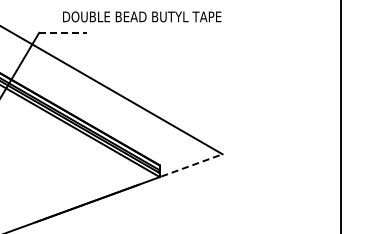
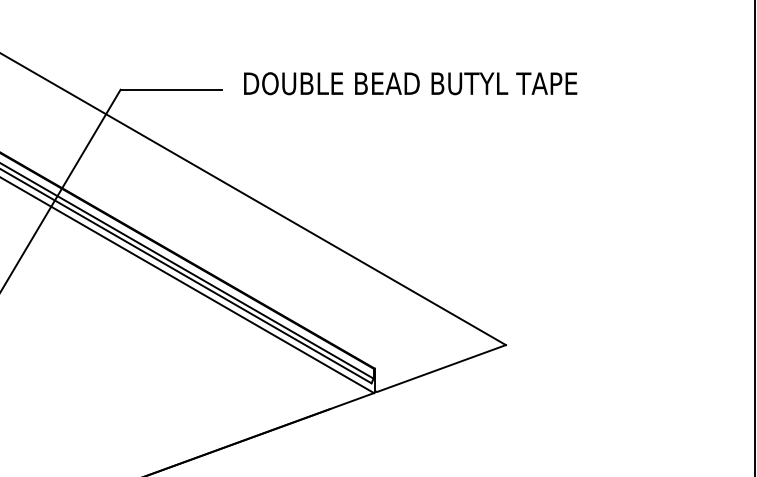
text: (142, 16) -> (411, 82), moved
line: (63, 32) -> (171, 89), dashed -> solid
line: (191, 165) -> (440, 368), dashed -> solid

